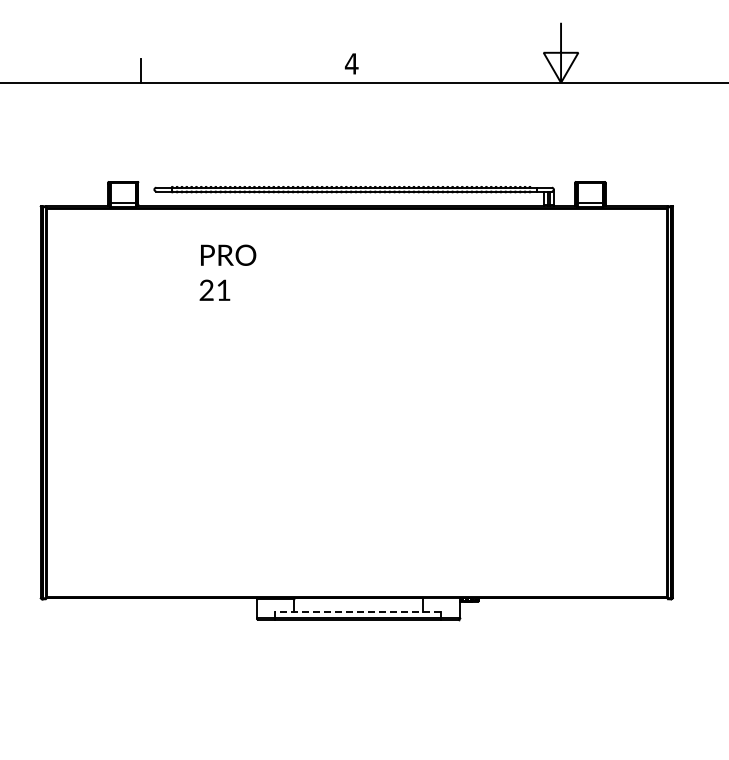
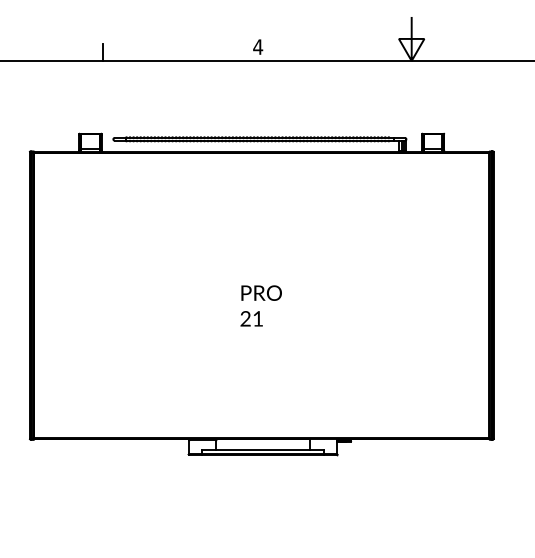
text: (227, 272) -> (260, 305), moved
line: (358, 612) -> (263, 449), dashed -> solid

